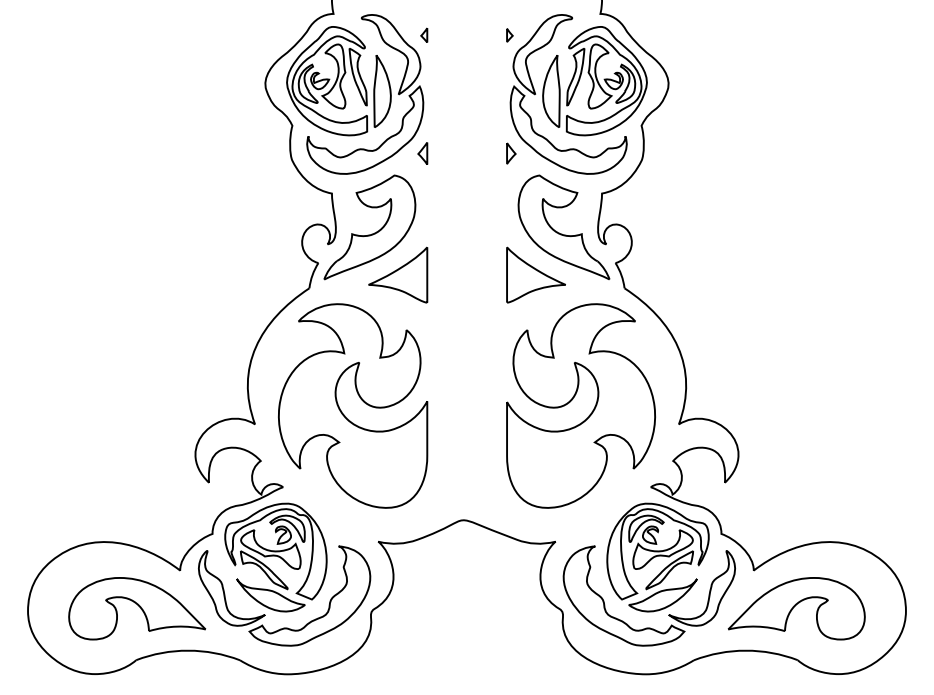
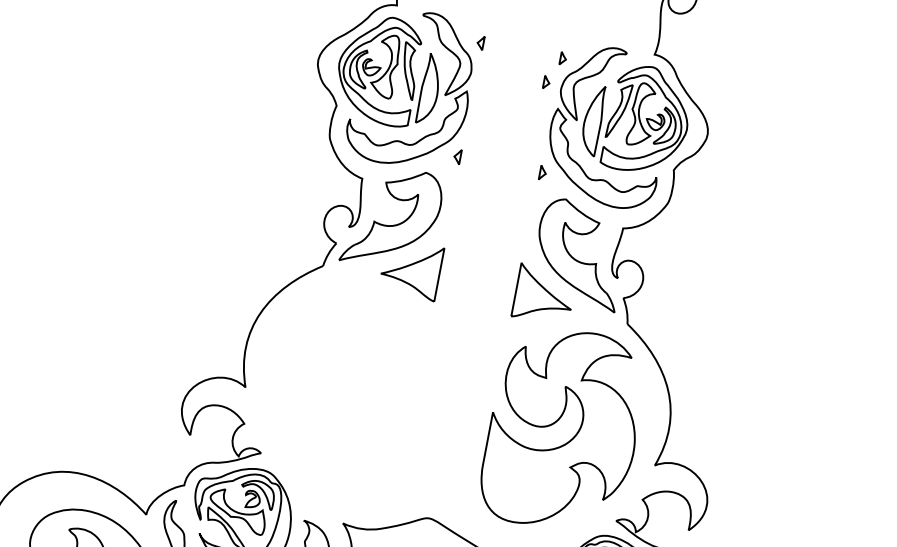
part: (497, 62) -> (546, 82), added
part: (422, 153) -> (457, 156), size x0.7
part: (511, 153) -> (543, 173), size x0.7
part: (360, 399) -> (351, 382), removed

